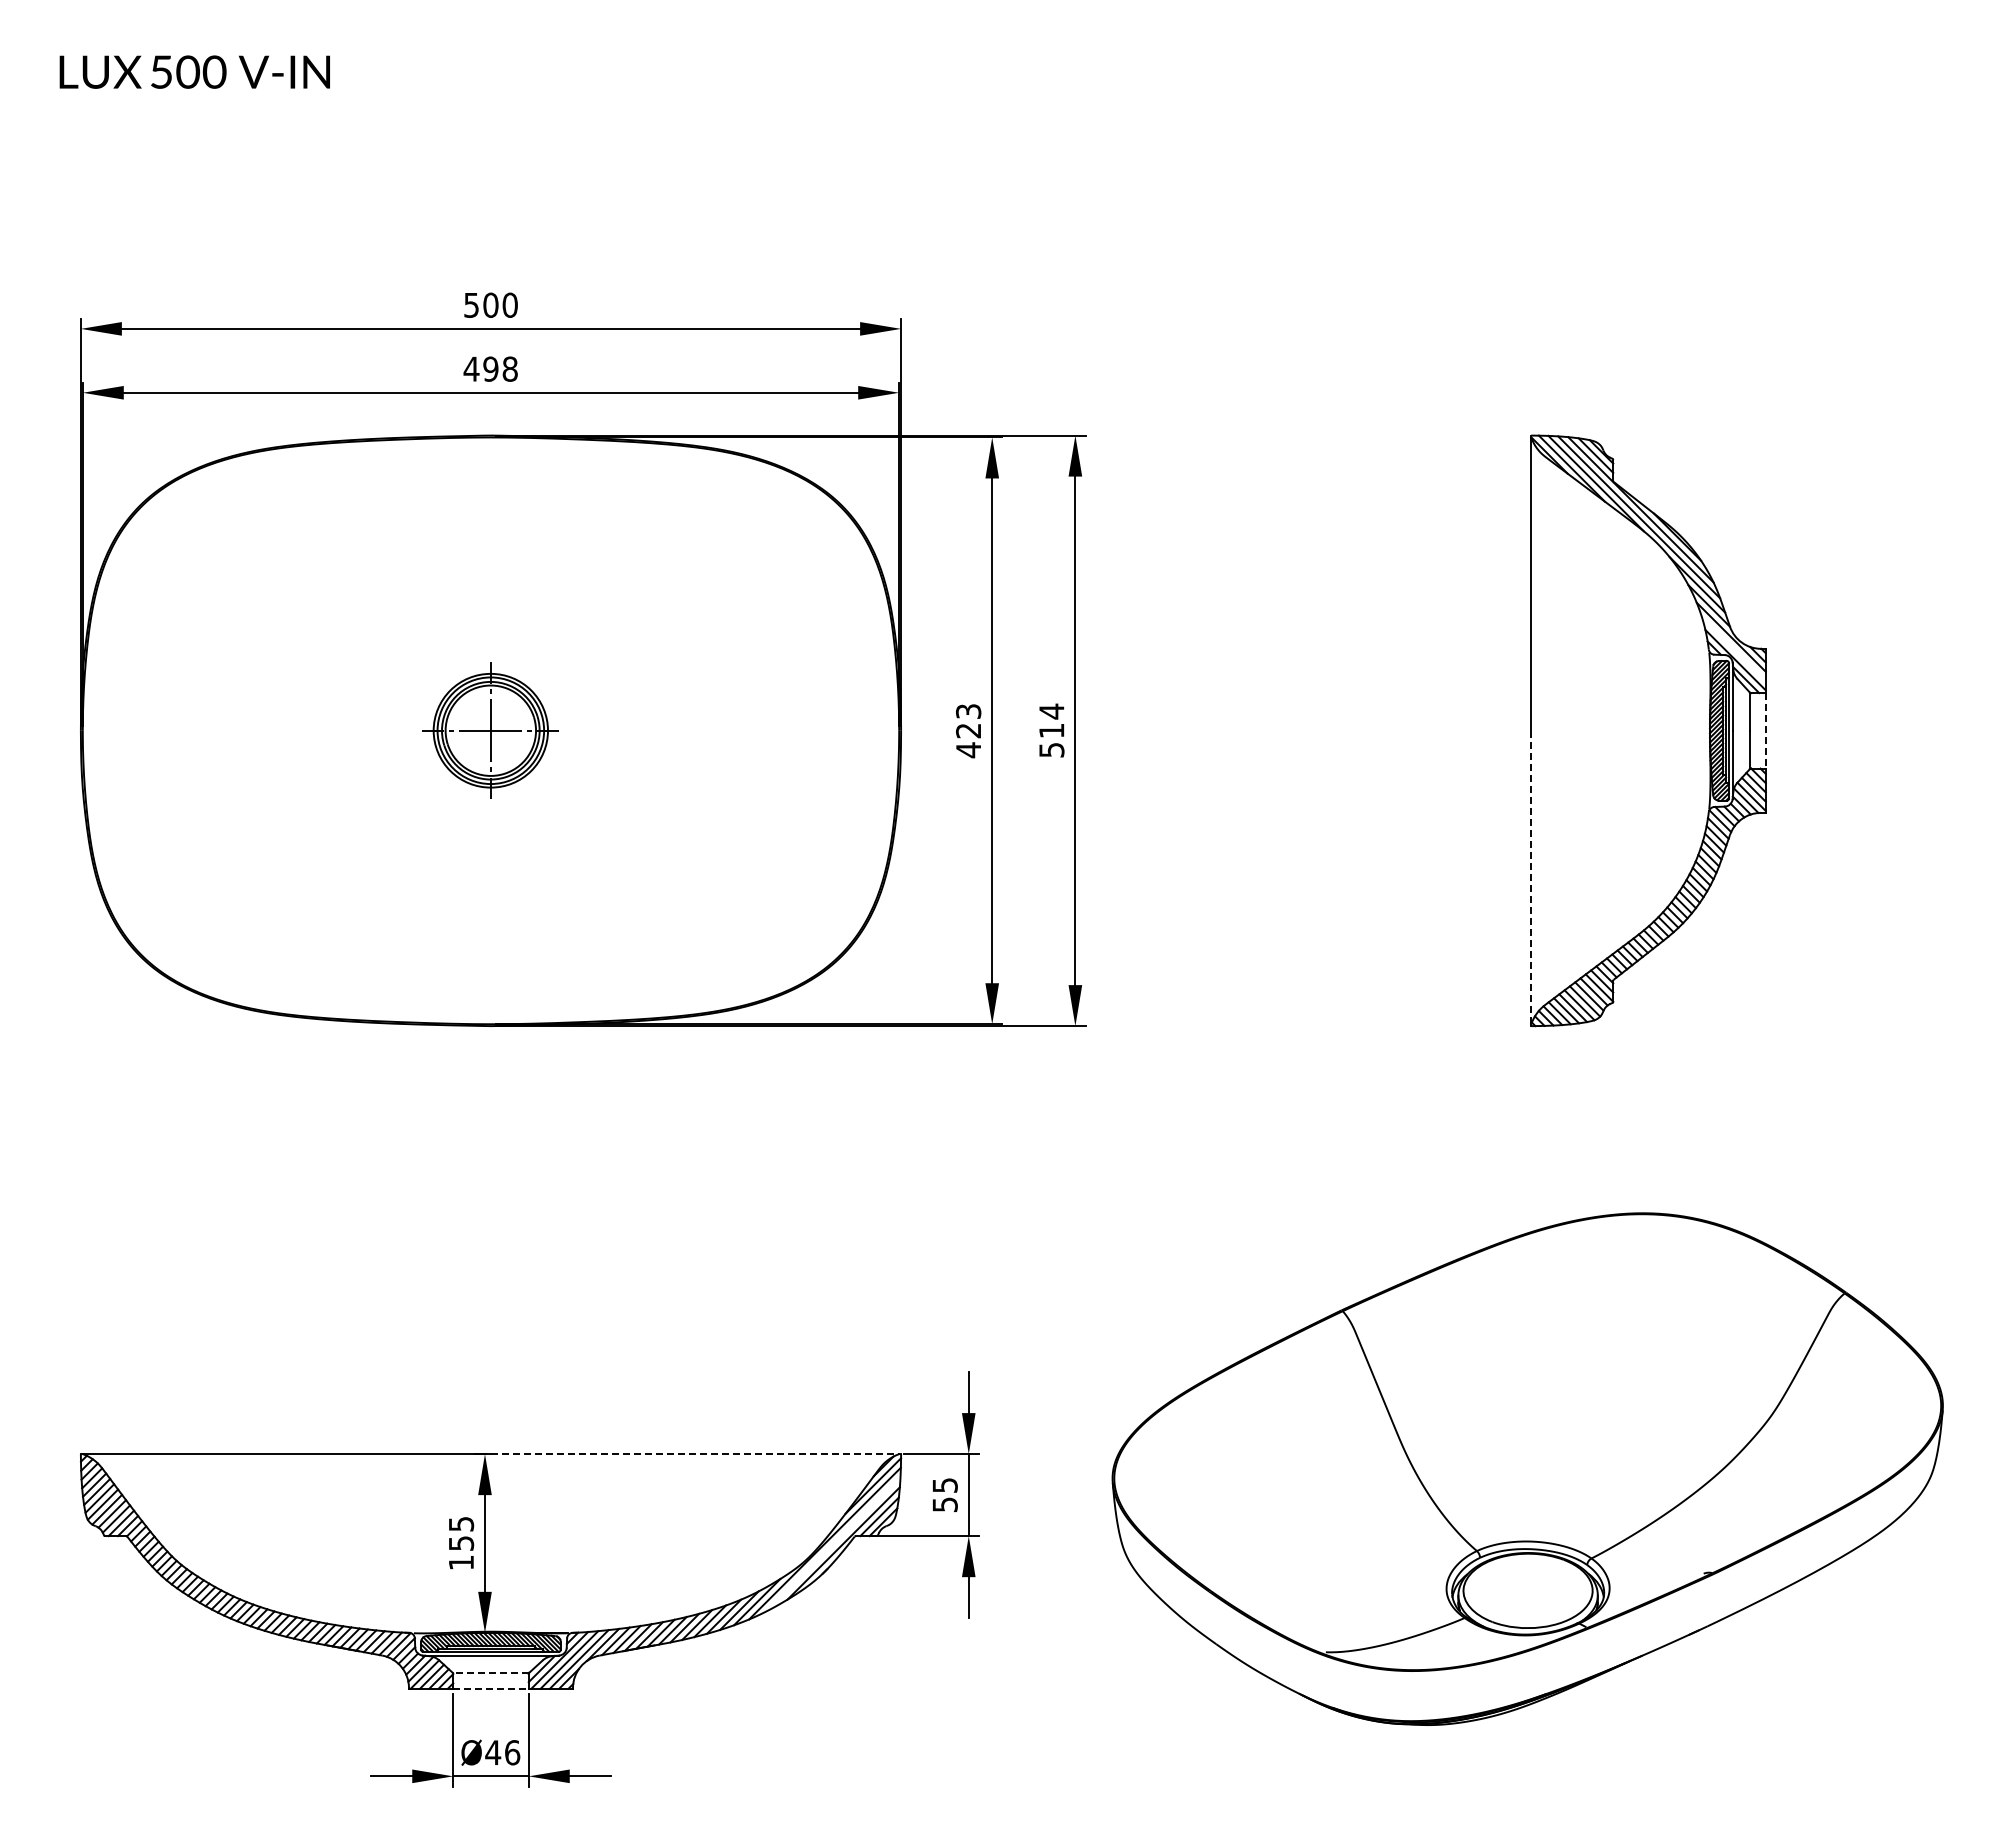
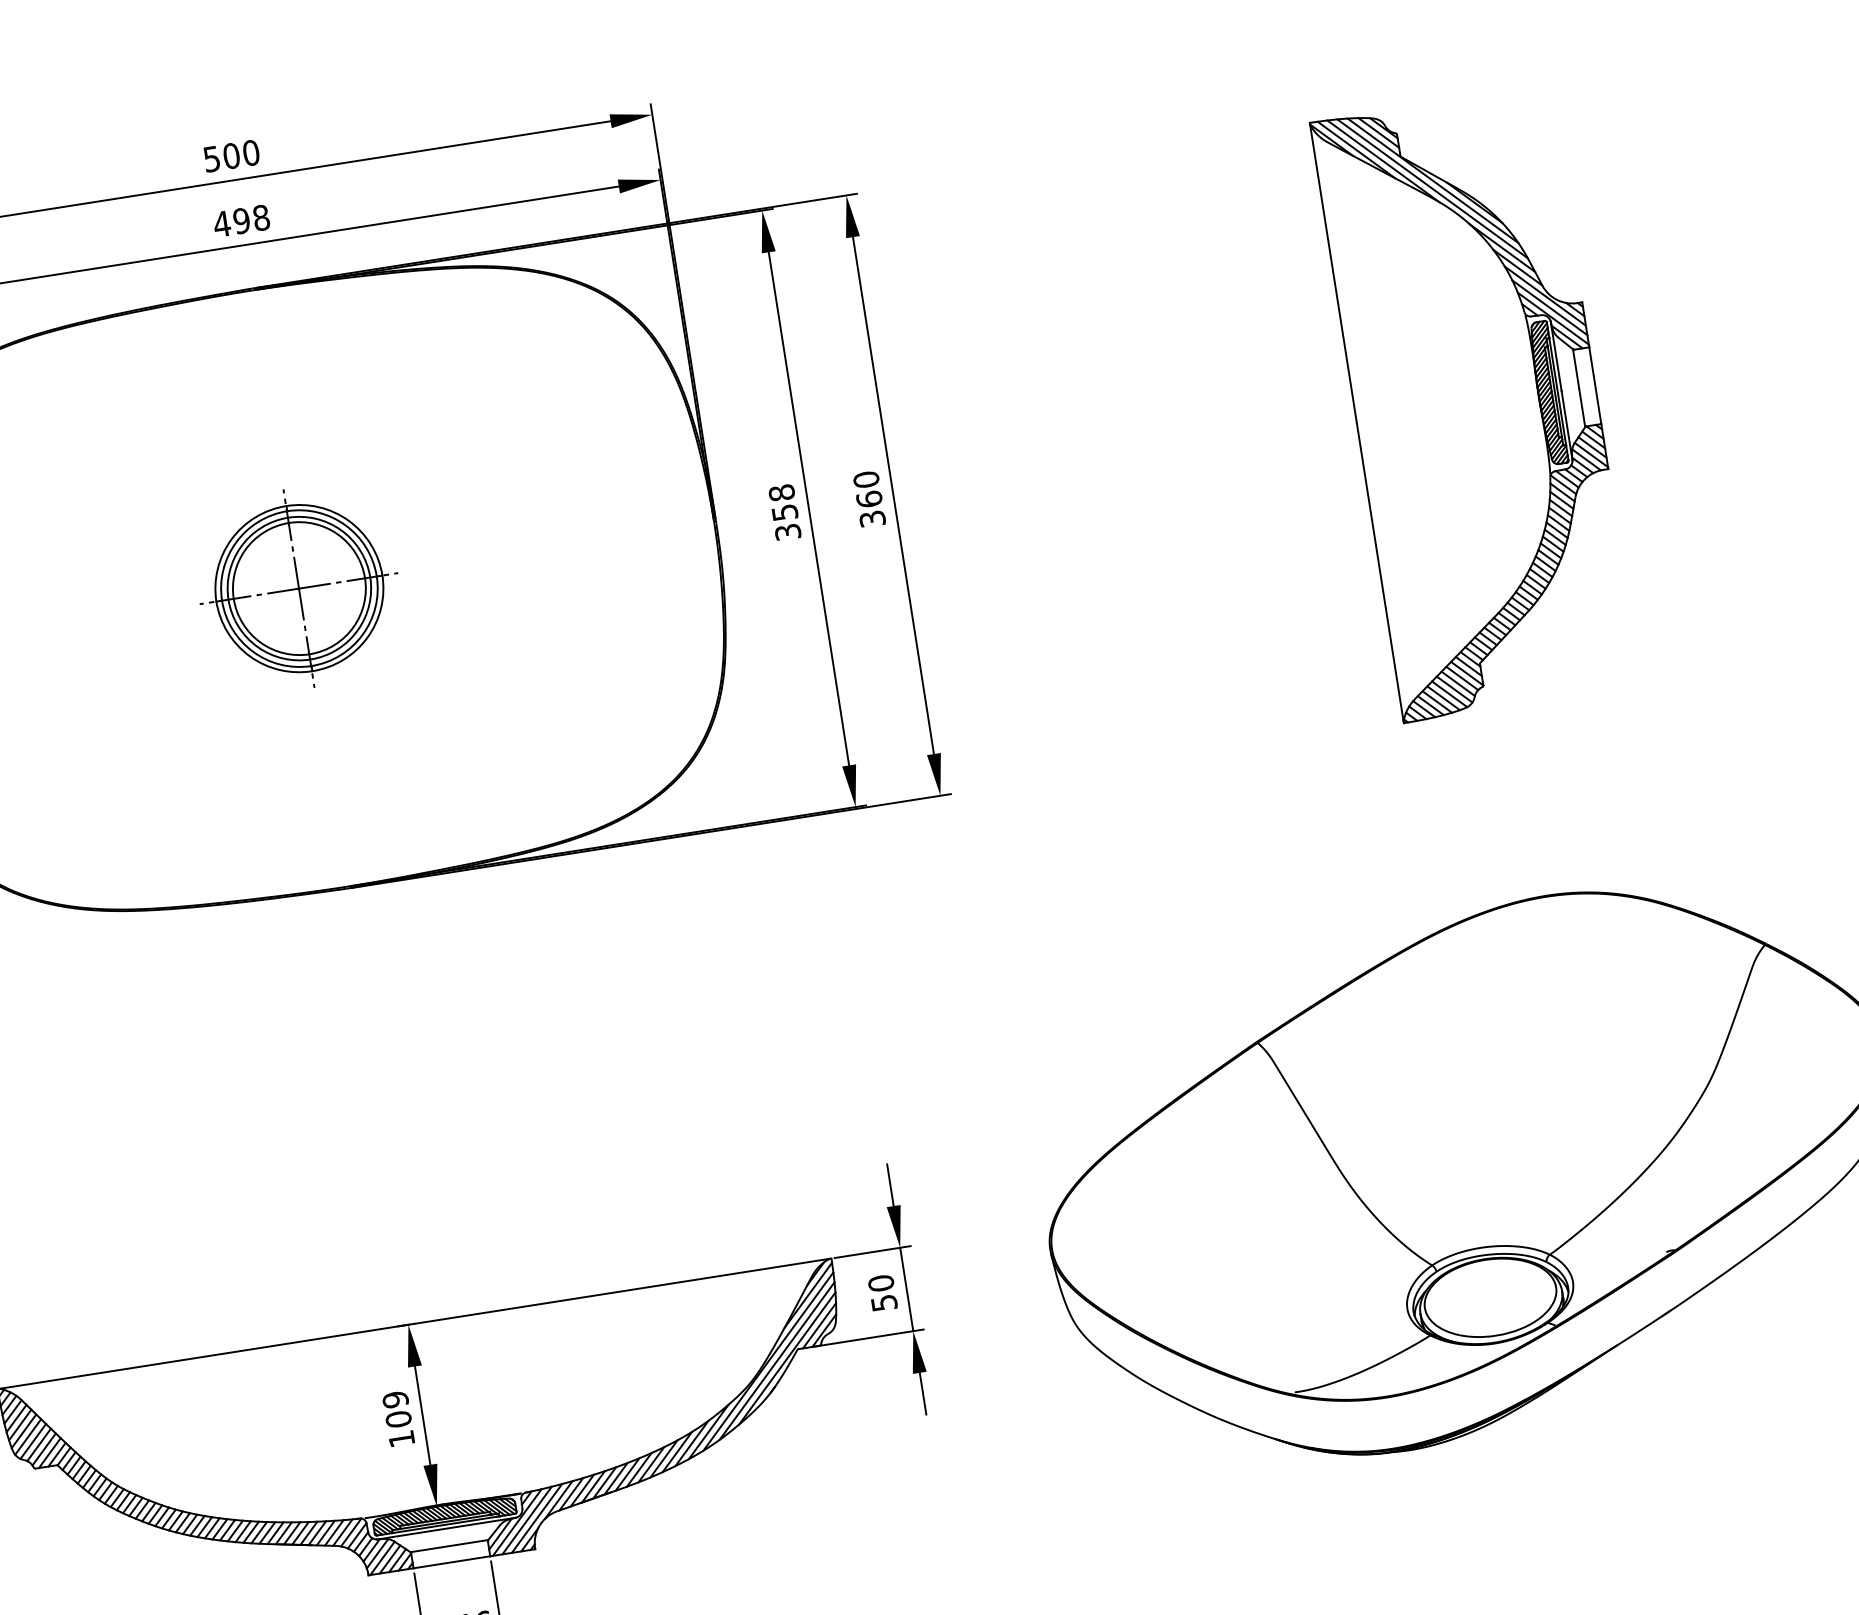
line: (1733, 649) -> (1549, 308), added
text: (1051, 729) -> (868, 498), 514 -> 360
part: (490, 730) -> (298, 588), size x1.43
line: (1765, 730) -> (1594, 385), dashed -> solid
text: (968, 731) -> (784, 513), 423 -> 358
line: (1531, 877) -> (1380, 572), dashed -> solid
line: (695, 1454) -> (622, 1291), dashed -> solid
text: (944, 1485) -> (880, 1283), 55 -> 50
text: (461, 1533) -> (397, 1409), 155 -> 109
line: (833, 1544) -> (777, 1361), added
line: (490, 1672) -> (448, 1545), dashed -> solid
line: (491, 1688) -> (452, 1562), dashed -> solid

